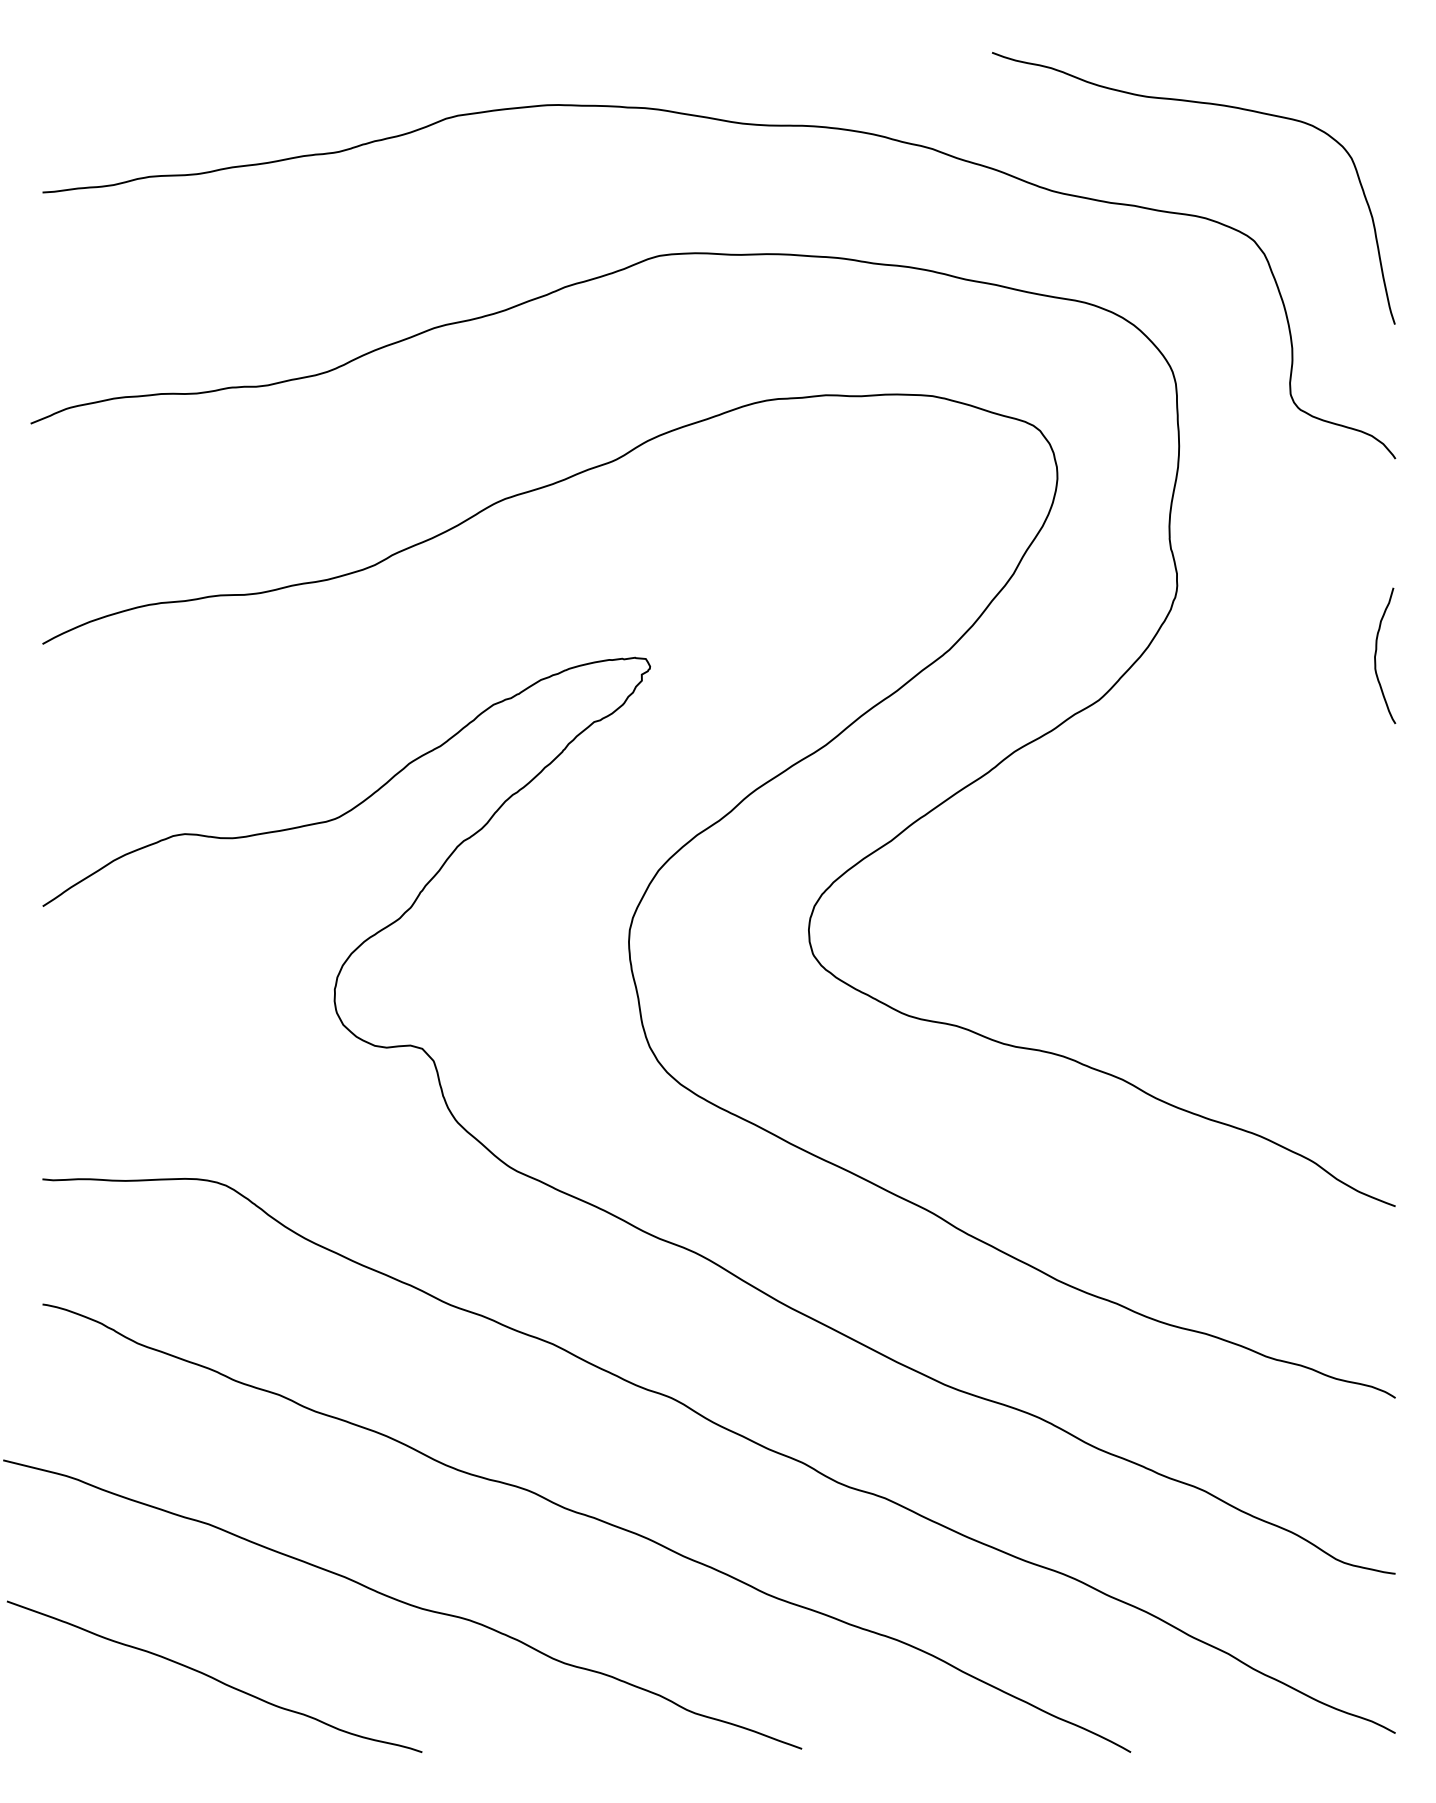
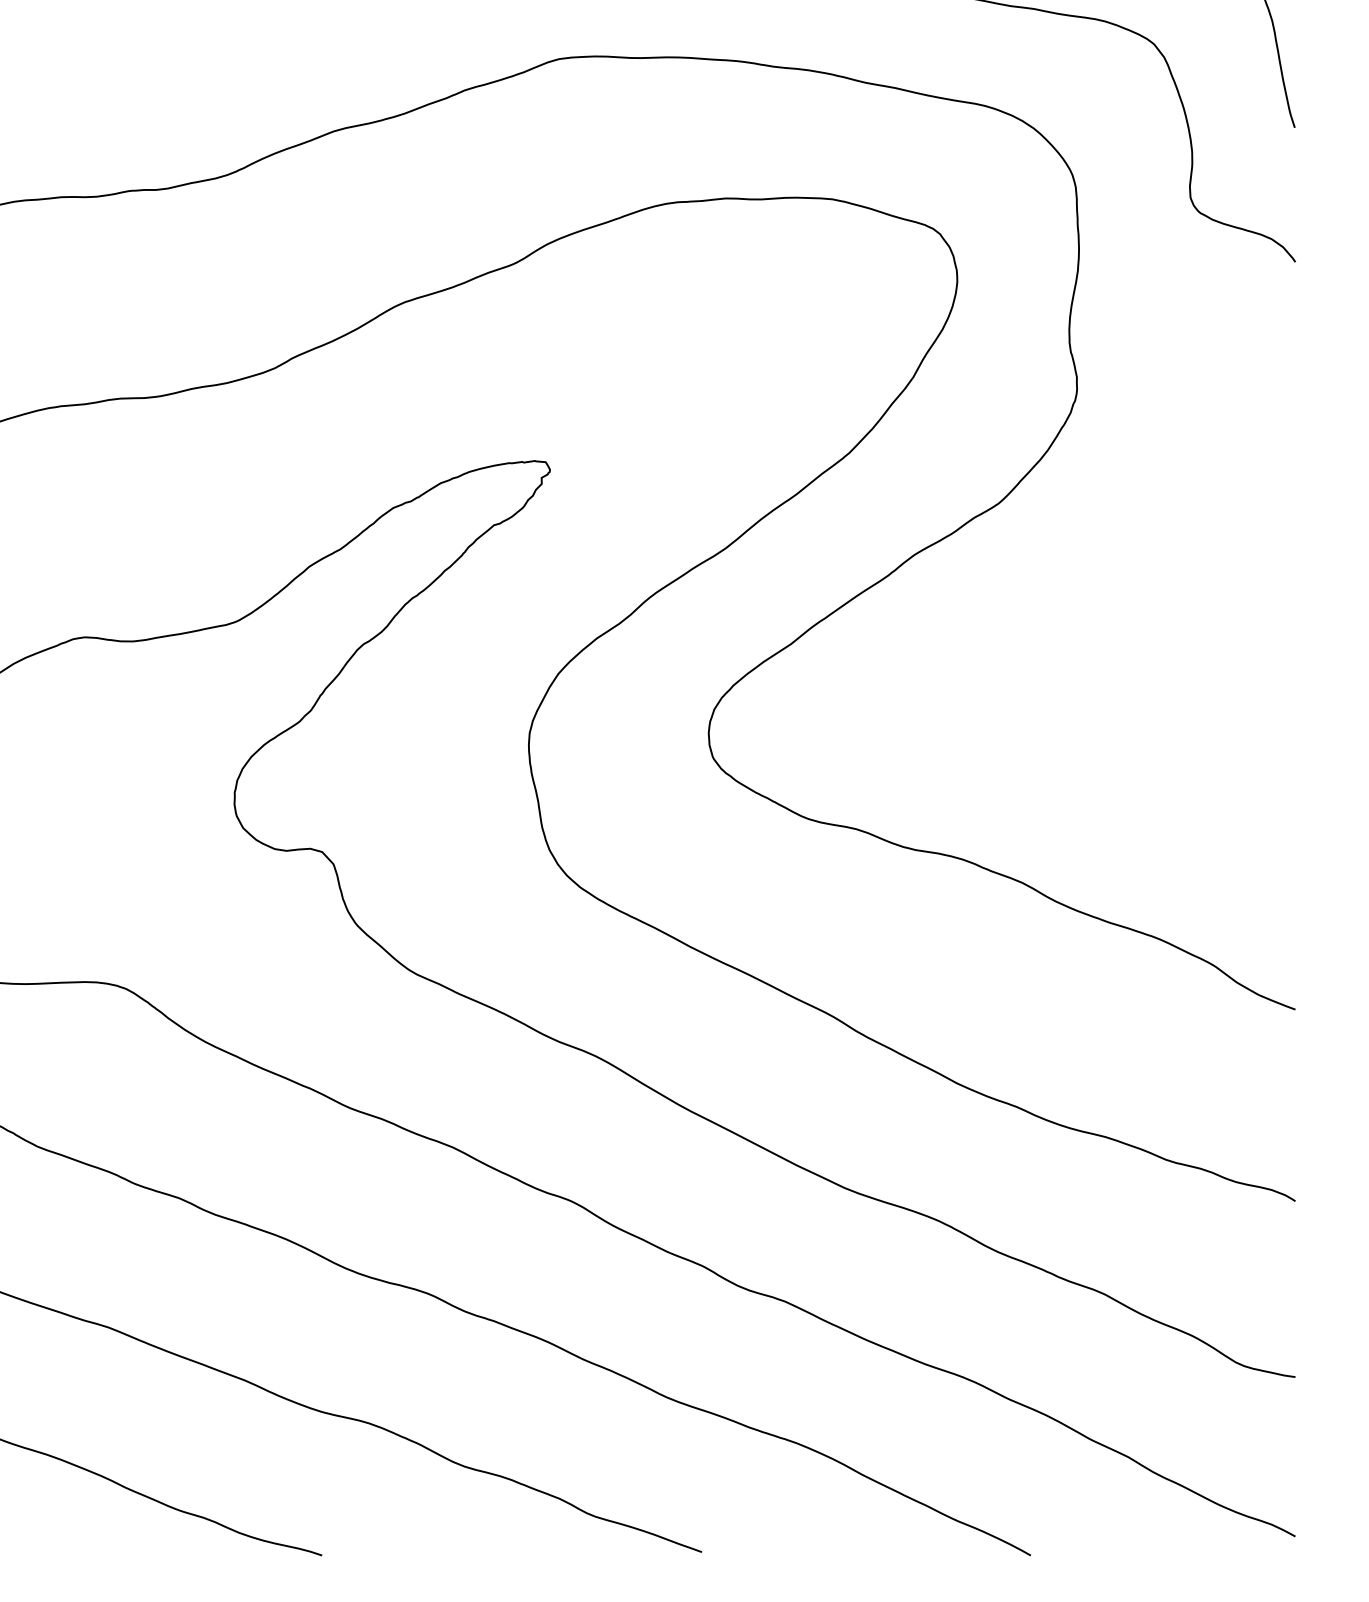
curve: (1376, 655) -> (1276, 458), removed

